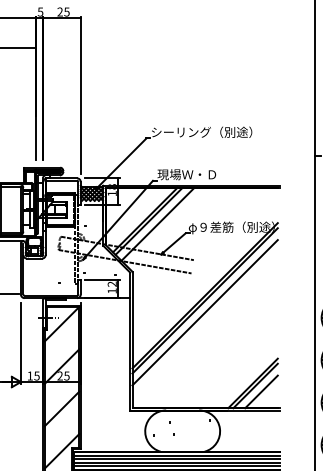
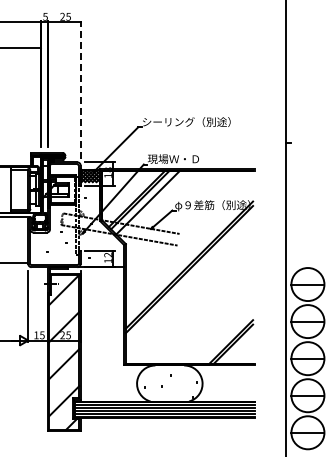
line: (80, 95) -> (80, 89), solid -> dashed
line: (205, 312) -> (189, 279), removed
line: (261, 391) -> (238, 348), removed

